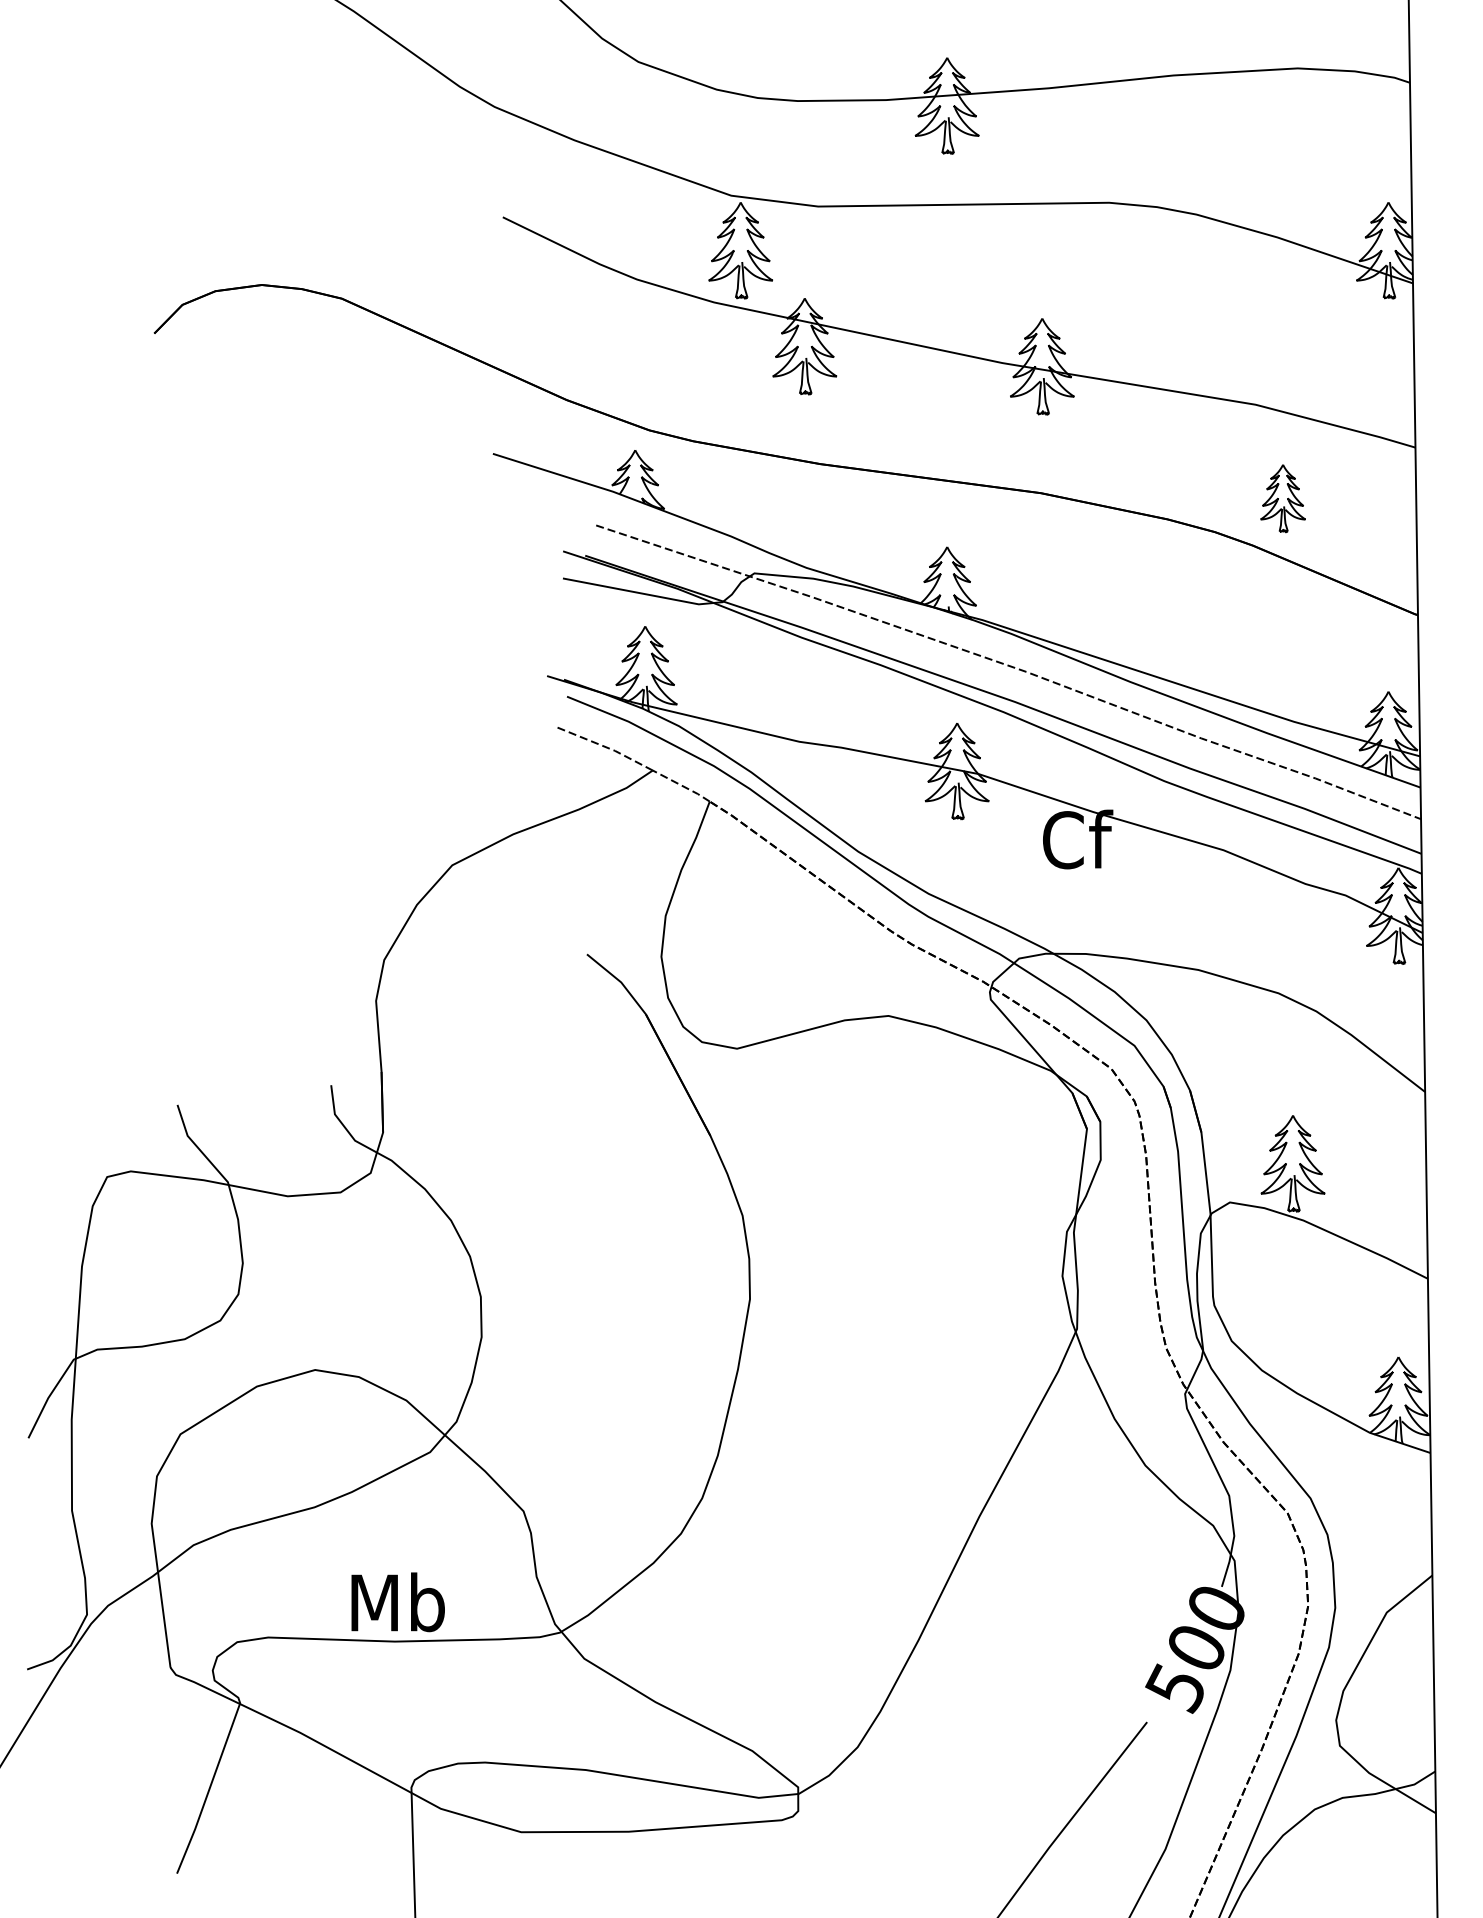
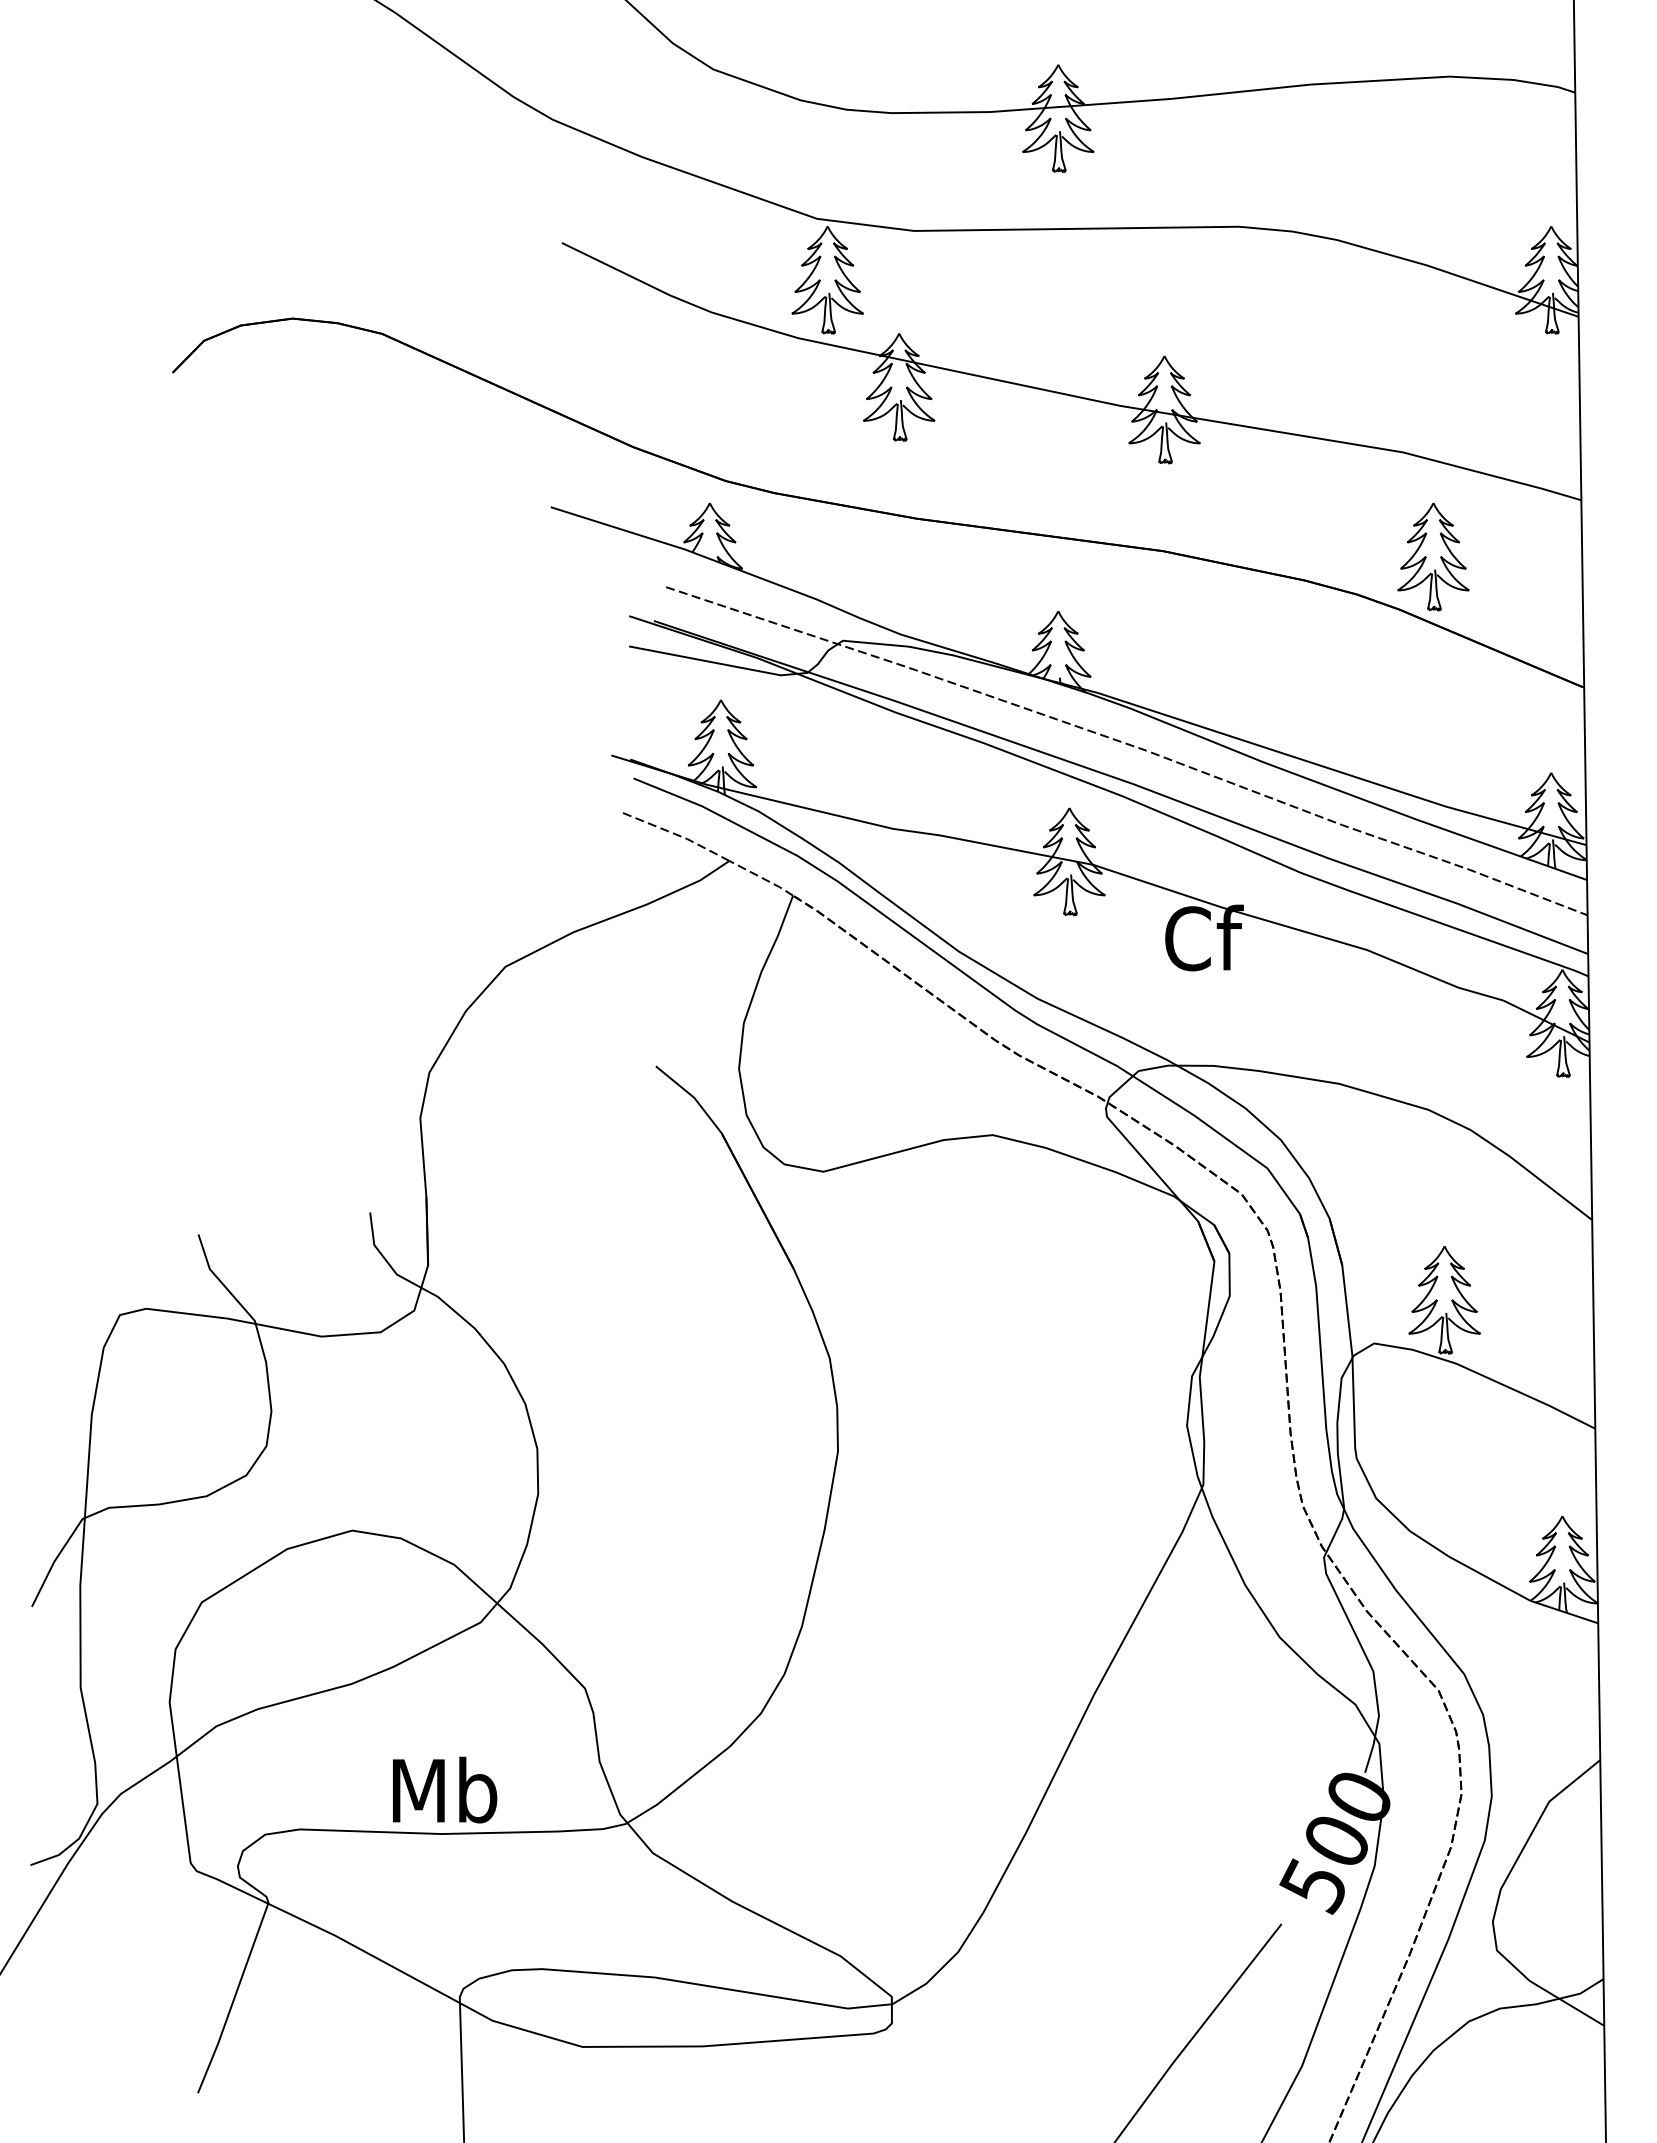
part: (1283, 498) -> (1433, 557), size x1.43

